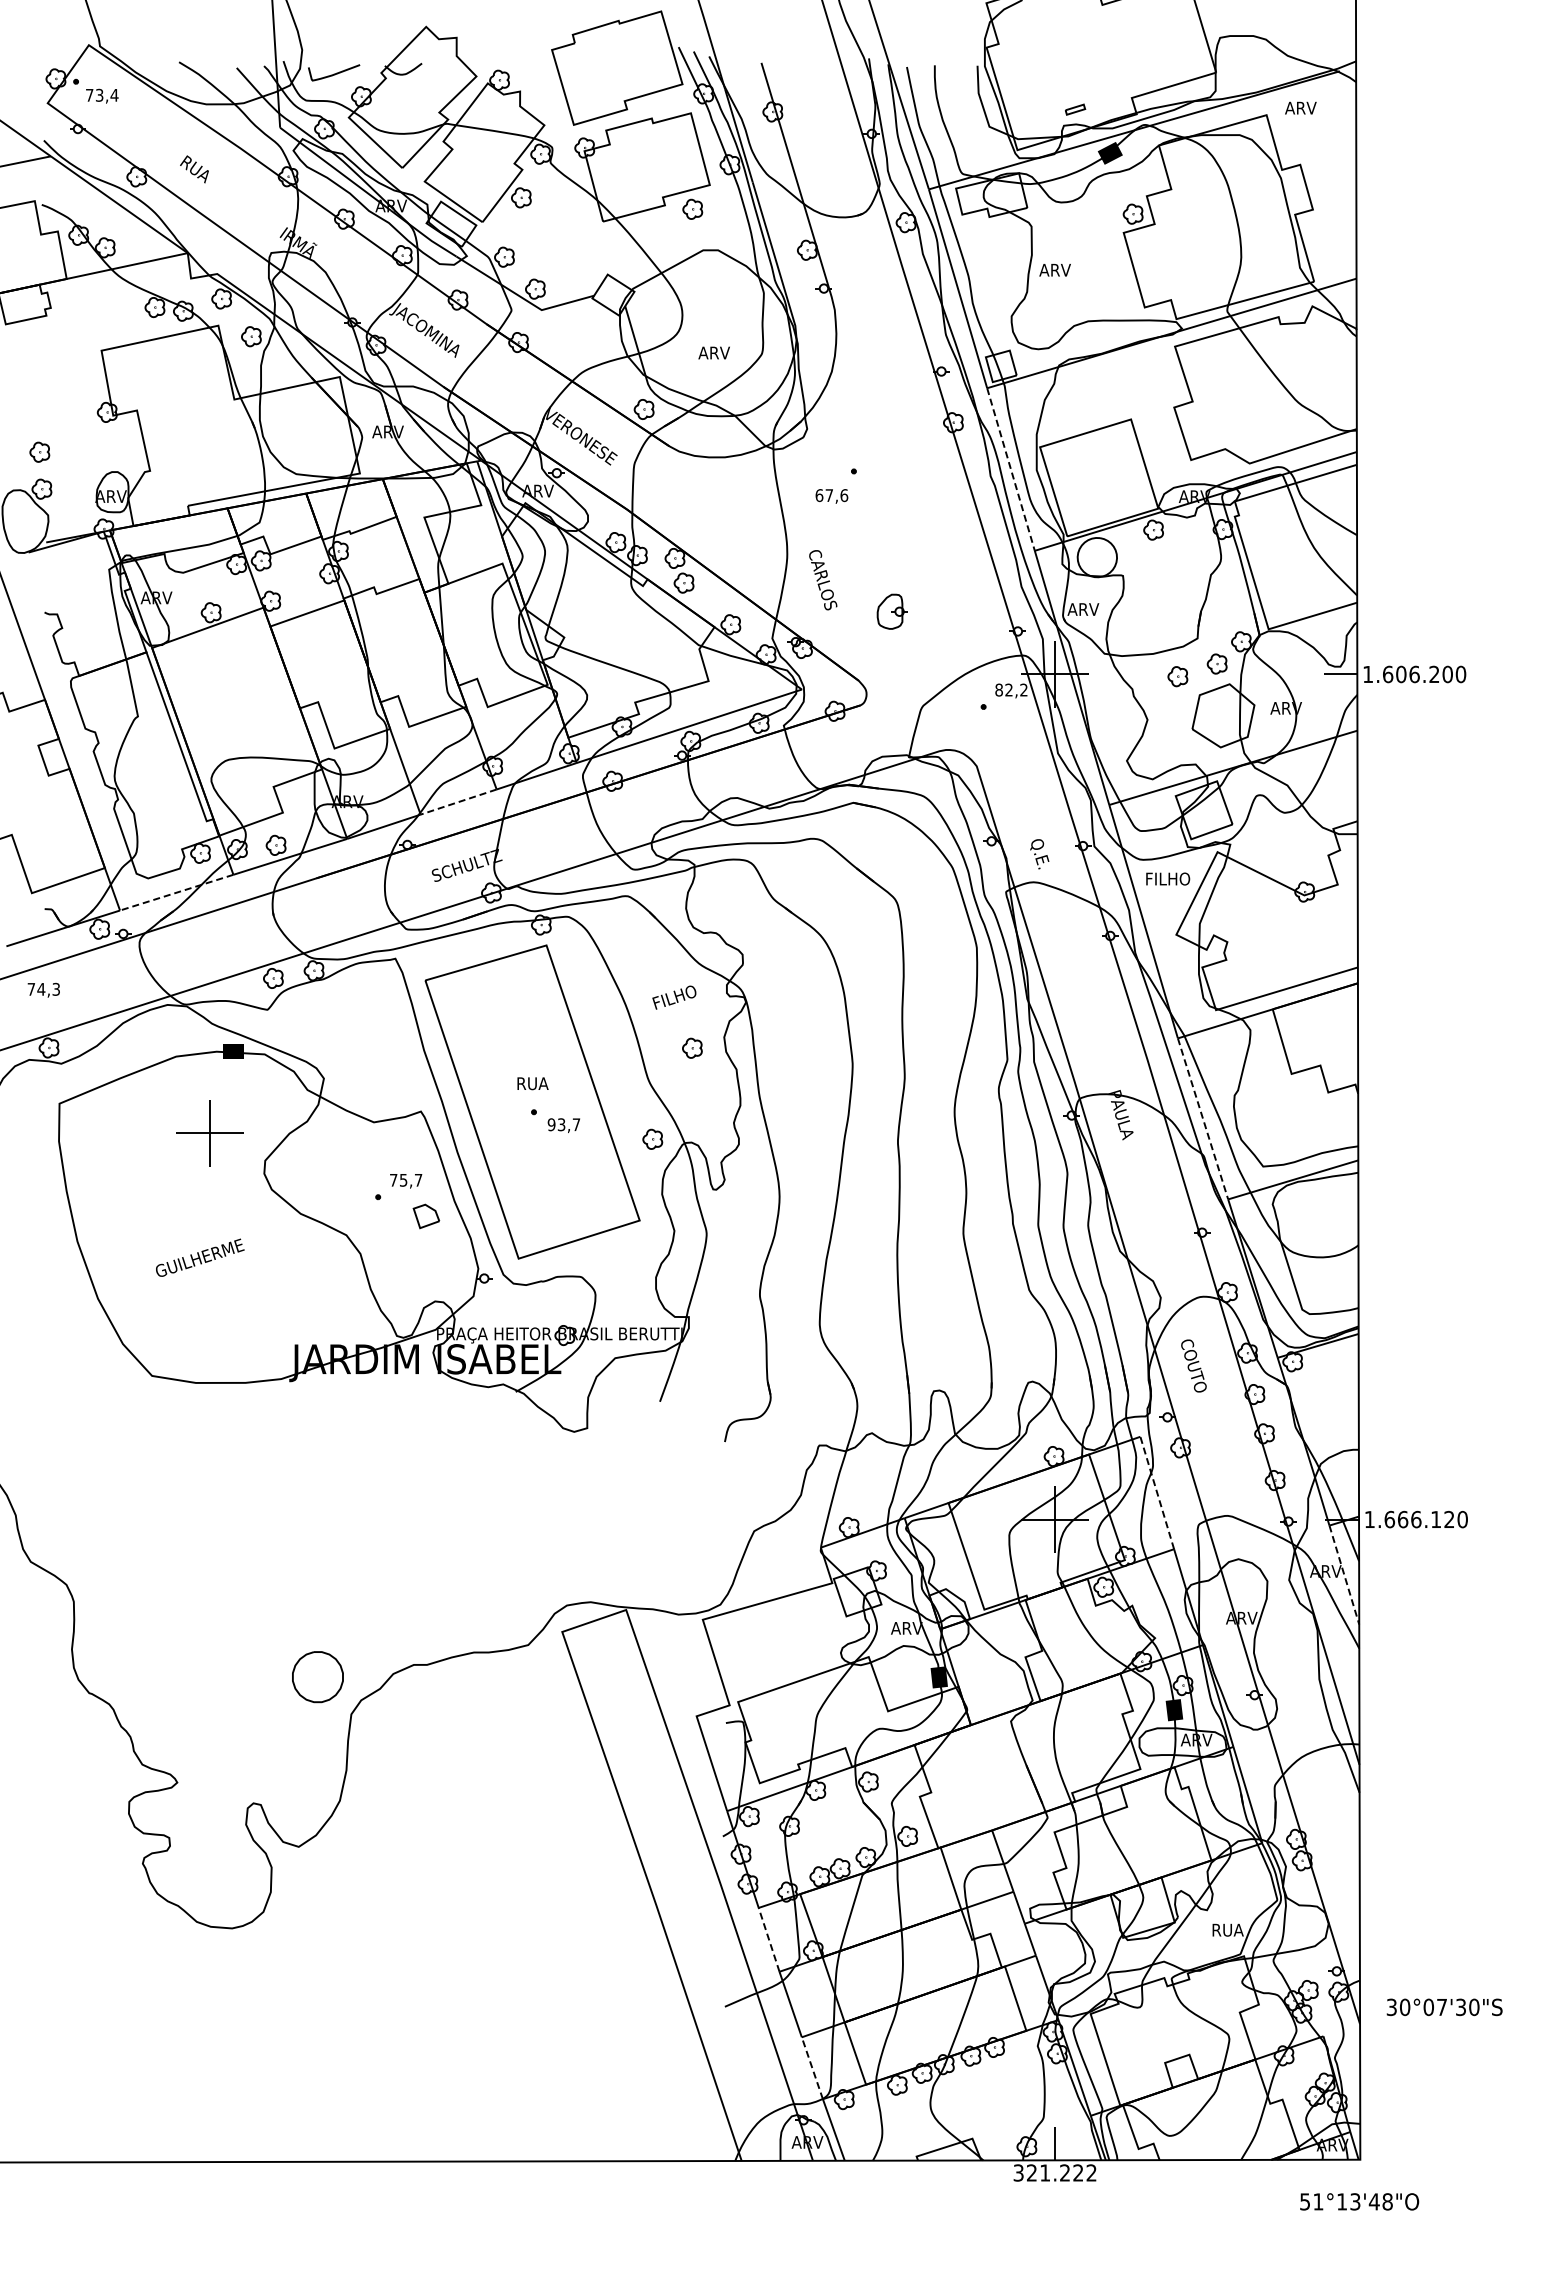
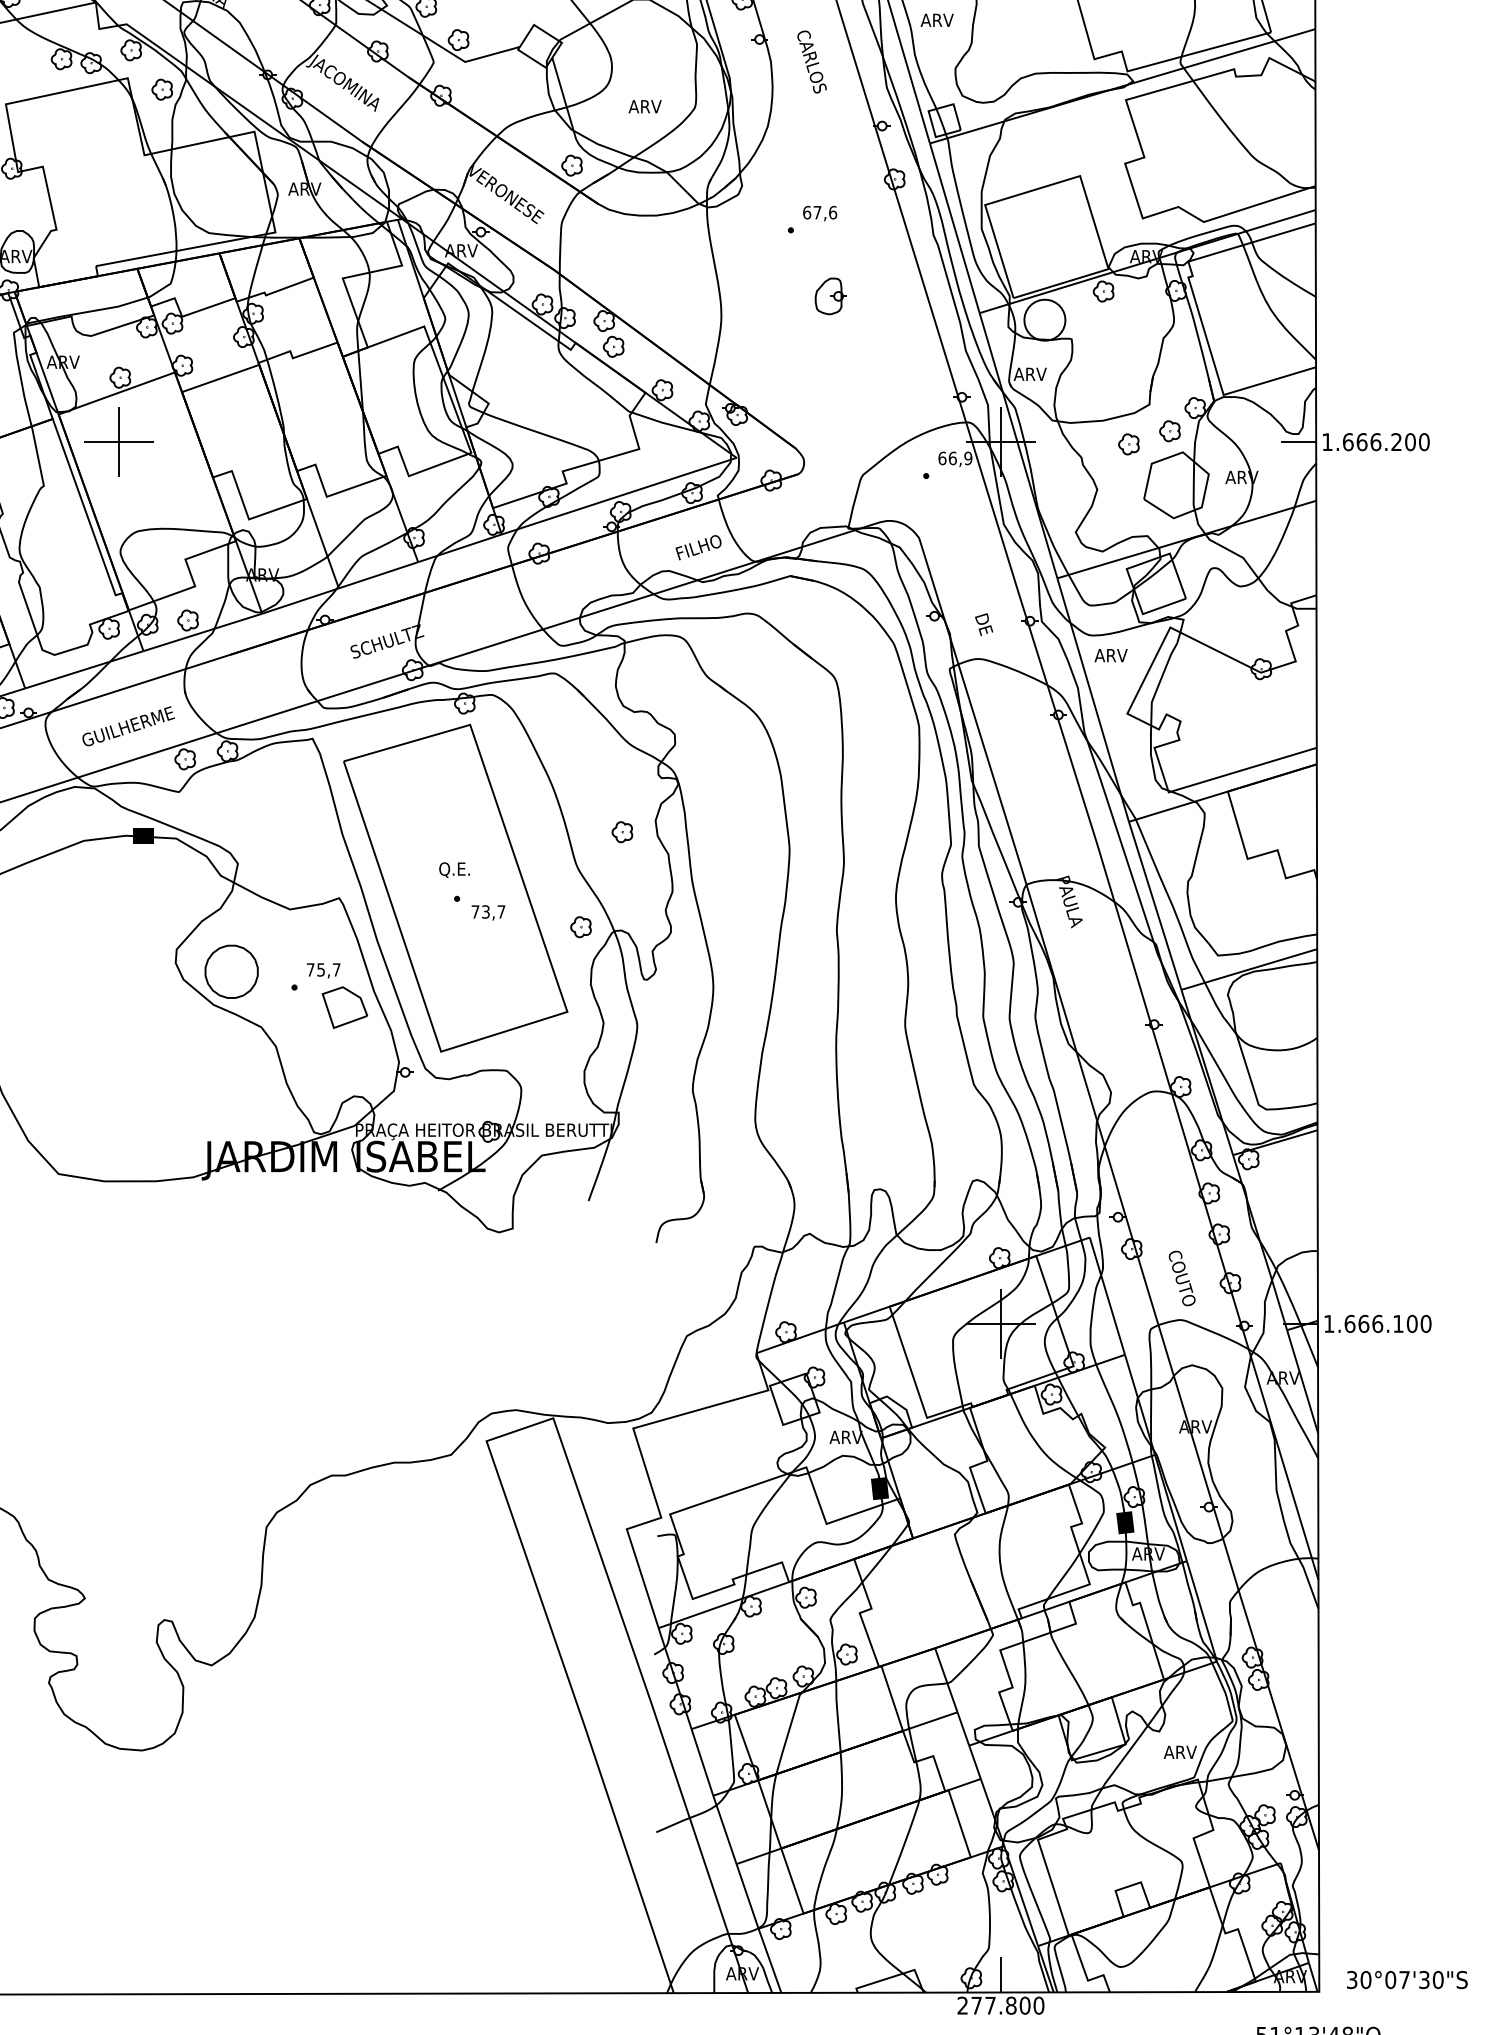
text: (1054, 270) -> (936, 20), moved
line: (1011, 469) -> (955, 228), dashed -> solid
text: (831, 496) -> (819, 213), moved
text: (823, 580) -> (812, 62), moved
part: (891, 611) -> (830, 296), moved
text: (1401, 673) -> (1362, 441), 1.606.200 -> 1.666.200
text: (1011, 689) -> (955, 457), 82,2 -> 66,9
line: (458, 802) -> (378, 575), dashed -> solid
text: (1039, 853) -> (984, 628), Q.E. -> DE
text: (1167, 878) -> (1118, 655), FILHO -> ARV
line: (176, 892) -> (84, 669), dashed -> solid
text: (674, 997) -> (698, 547), moved
text: (532, 1084) -> (455, 869), RUA -> Q.E.
line: (1203, 1119) -> (1155, 906), dashed -> solid
text: (551, 1124) -> (475, 911), 93,7 -> 73,7
part: (209, 1133) -> (118, 442), moved
part: (426, 1216) -> (344, 1007), size x1.67
text: (200, 1257) -> (128, 725), moved
text: (1193, 1365) -> (1181, 1277), moved
line: (1157, 1492) -> (1107, 1295), dashed -> solid
text: (1449, 1519) -> (1412, 1323), 1.666.120 -> 1.666.100
line: (1344, 1575) -> (1302, 1382), dashed -> solid
part: (317, 1677) -> (231, 972), moved
text: (1227, 1929) -> (1180, 1751), RUA -> ARV
line: (769, 1939) -> (702, 1762), dashed -> solid
text: (1444, 2007) -> (1407, 1980), moved
line: (812, 2068) -> (747, 1896), dashed -> solid
text: (1054, 2172) -> (1000, 2005), 321.222 -> 277.800

